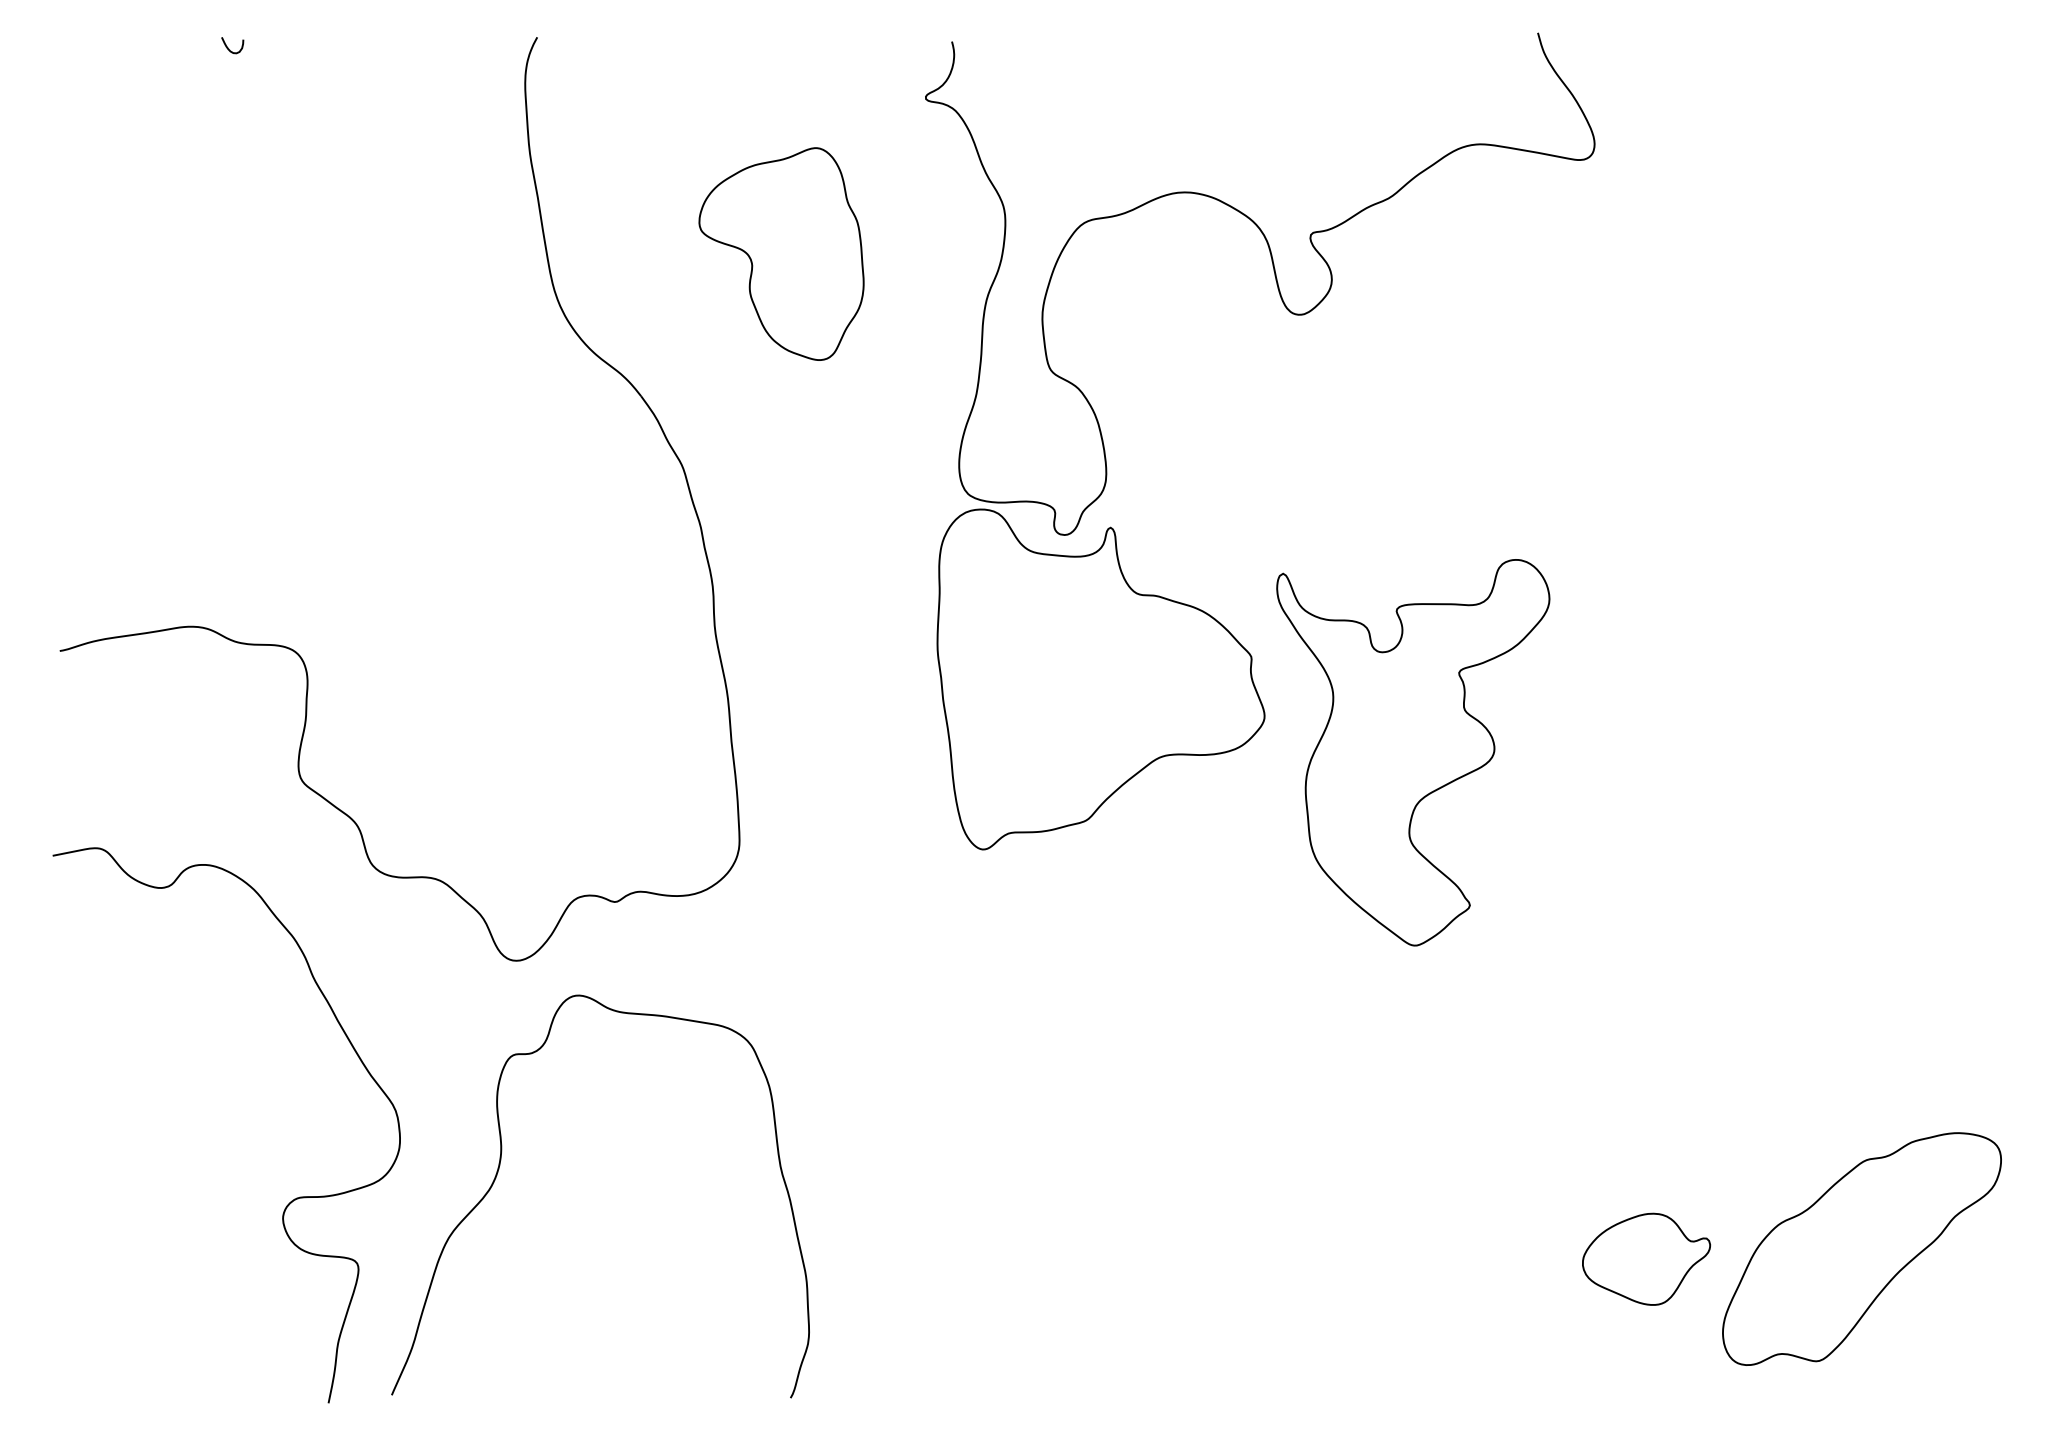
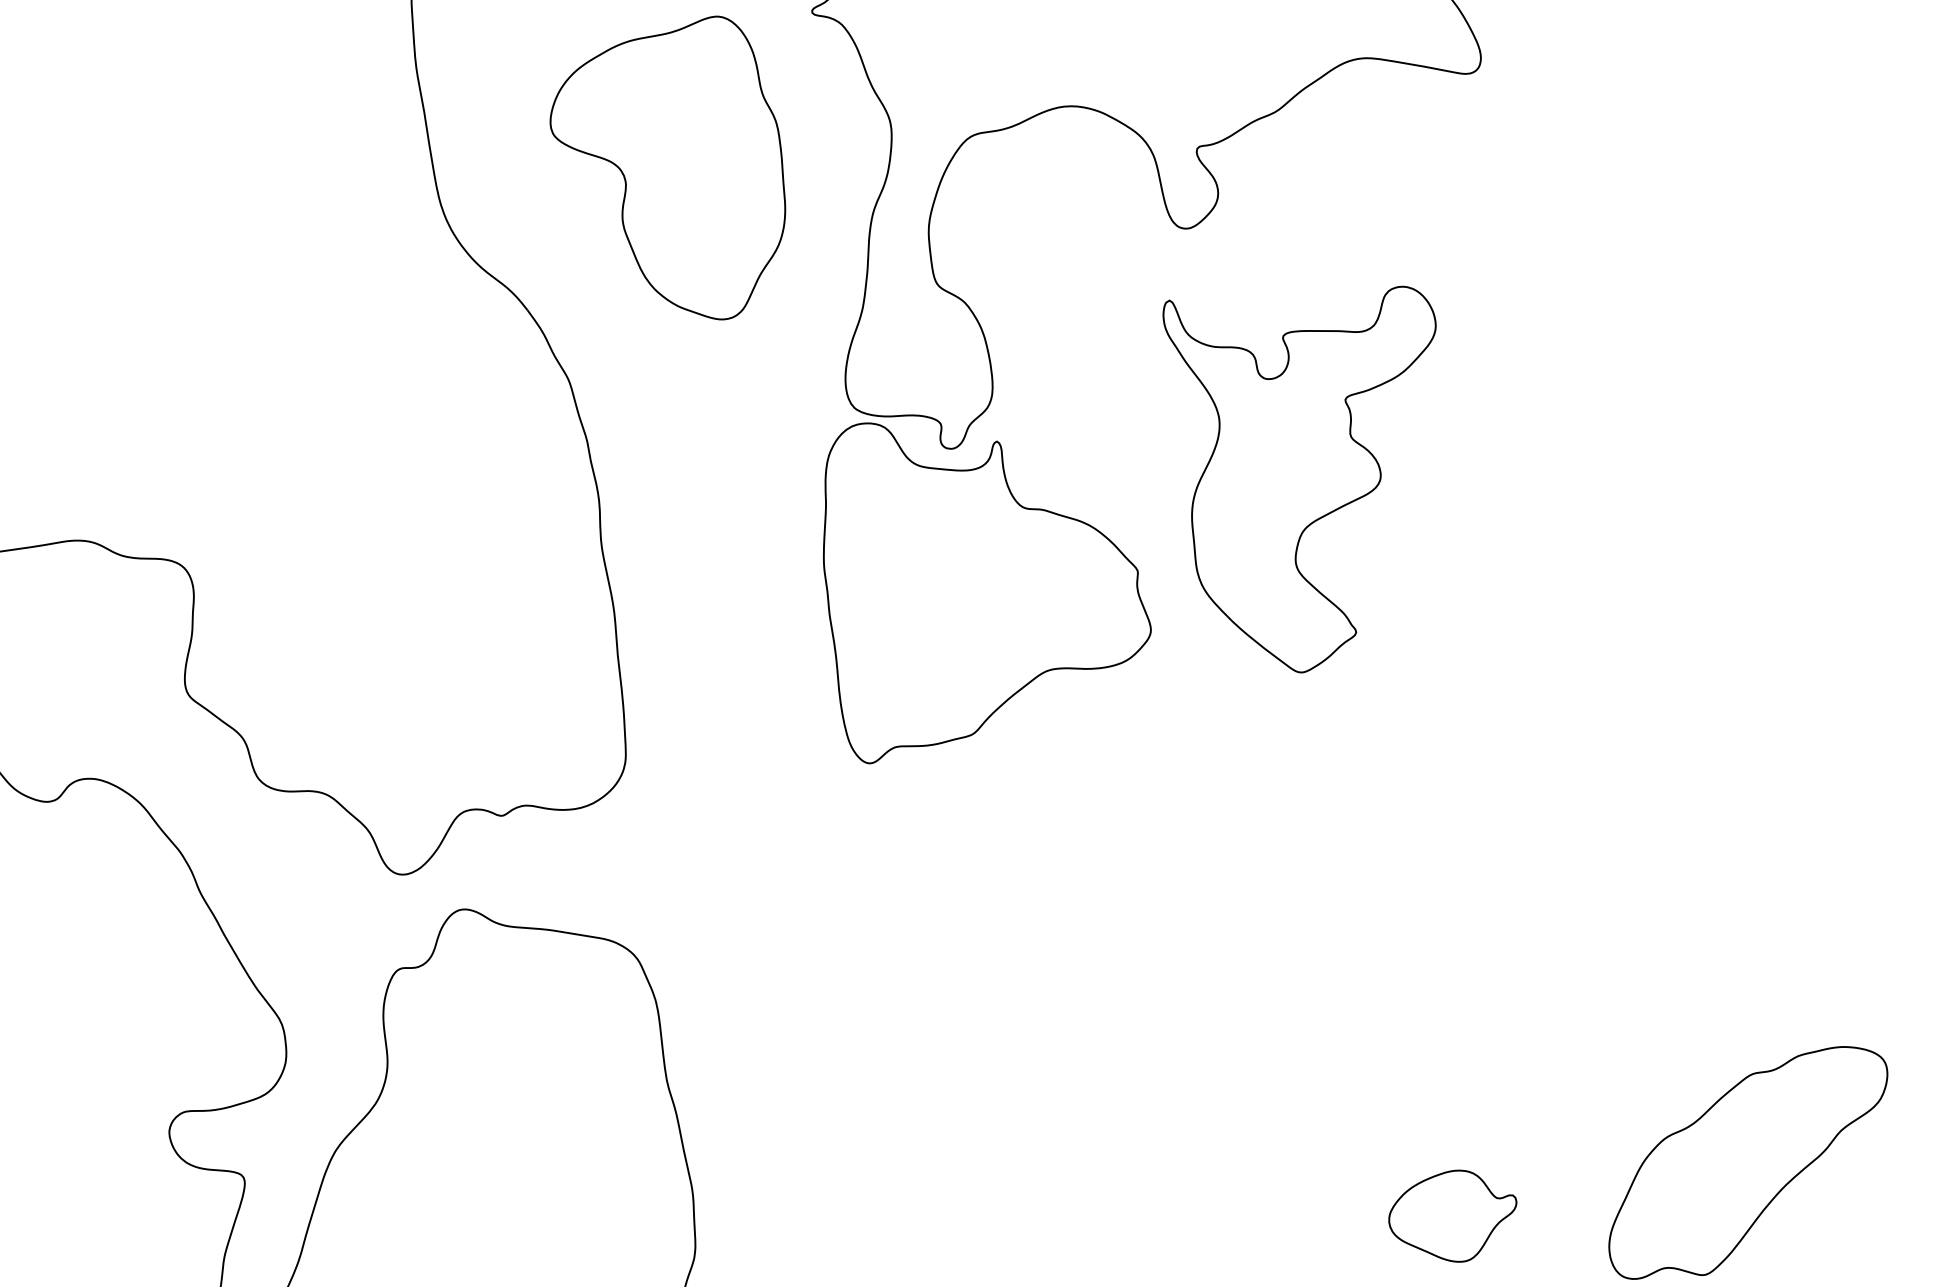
part: (781, 253) -> (667, 167), size x1.43
part: (1413, 752) -> (1299, 479), moved
part: (1646, 1258) -> (1452, 1215), moved

